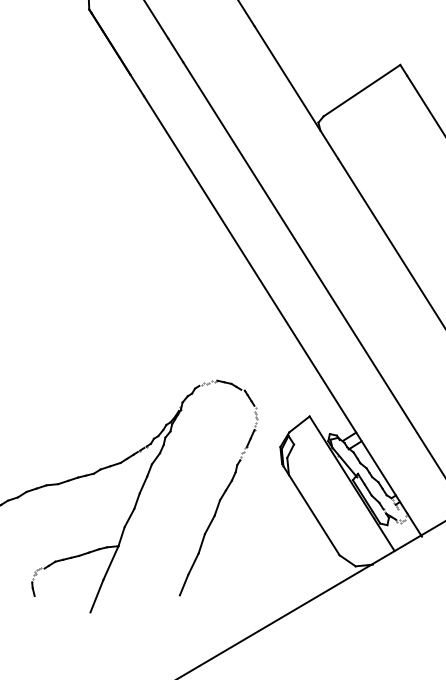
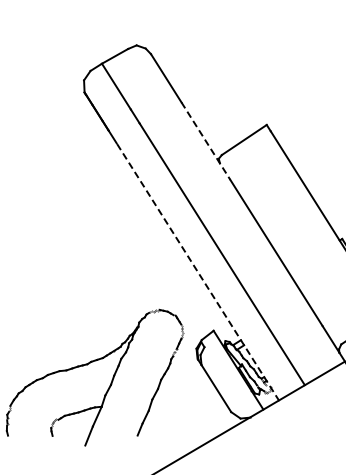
line: (295, 93) -> (205, 141), solid -> dashed
line: (282, 315) -> (197, 271), solid -> dashed

